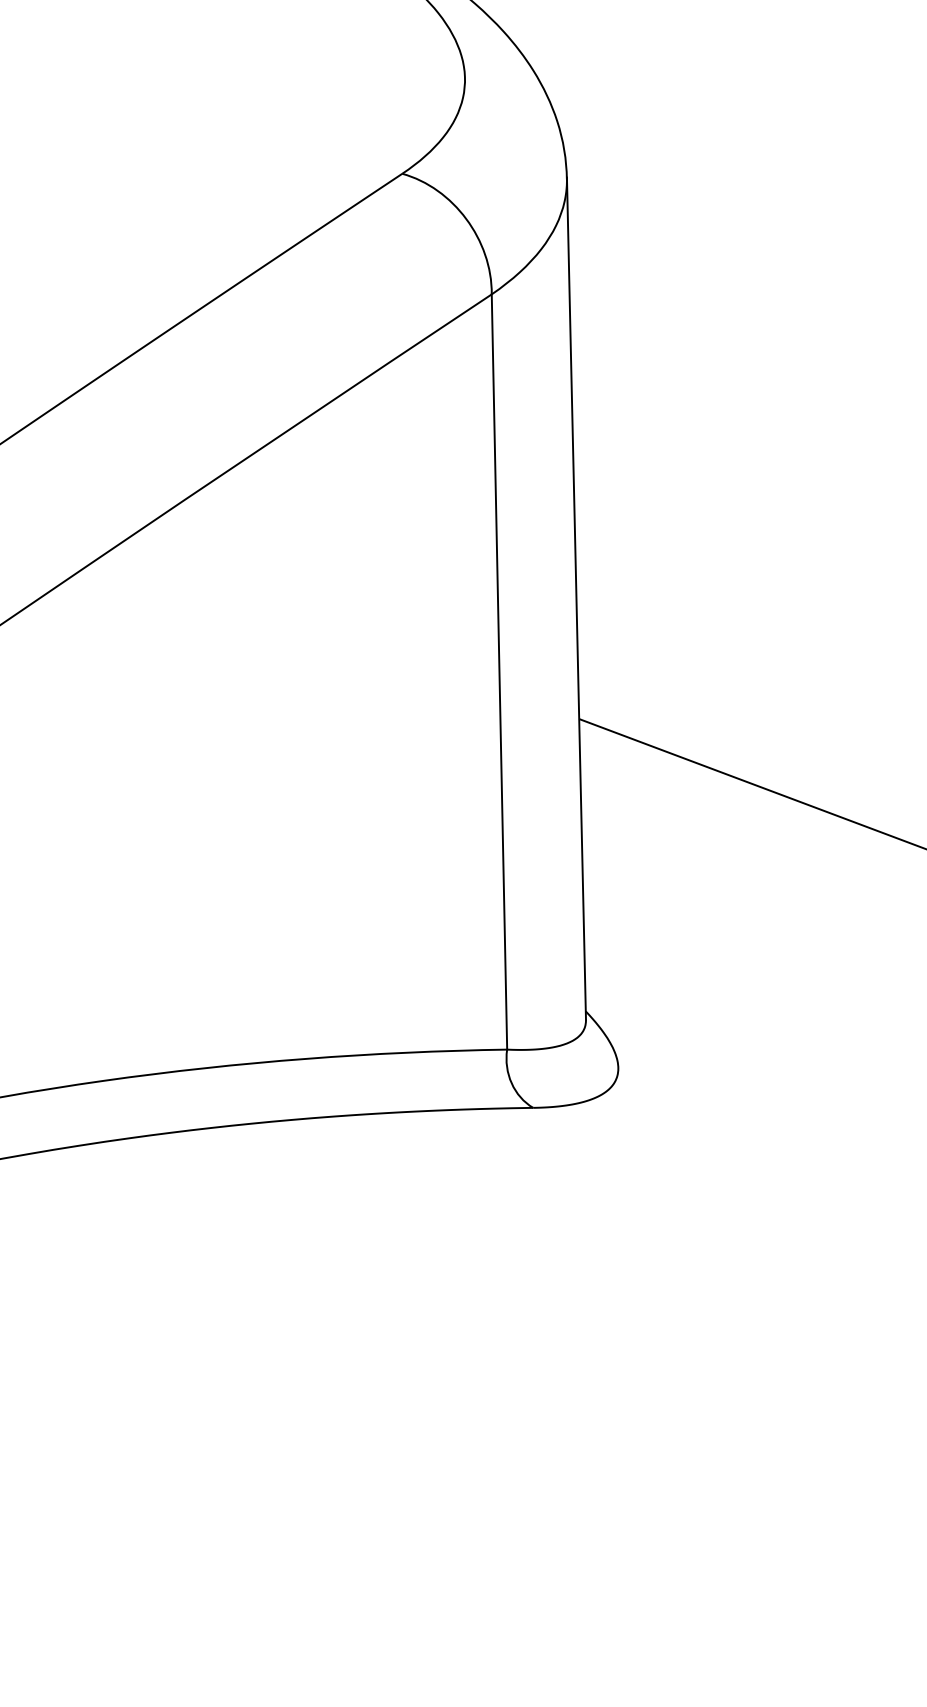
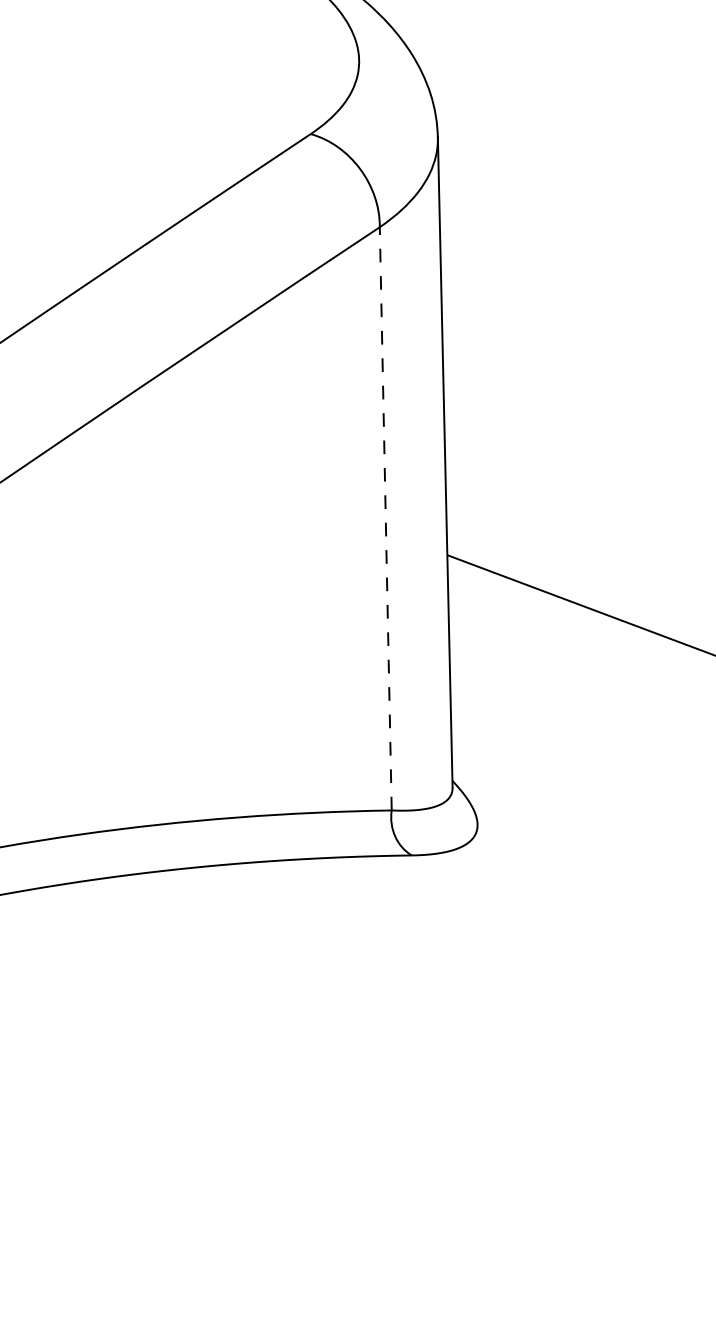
line: (499, 671) -> (385, 518), solid -> dashed

